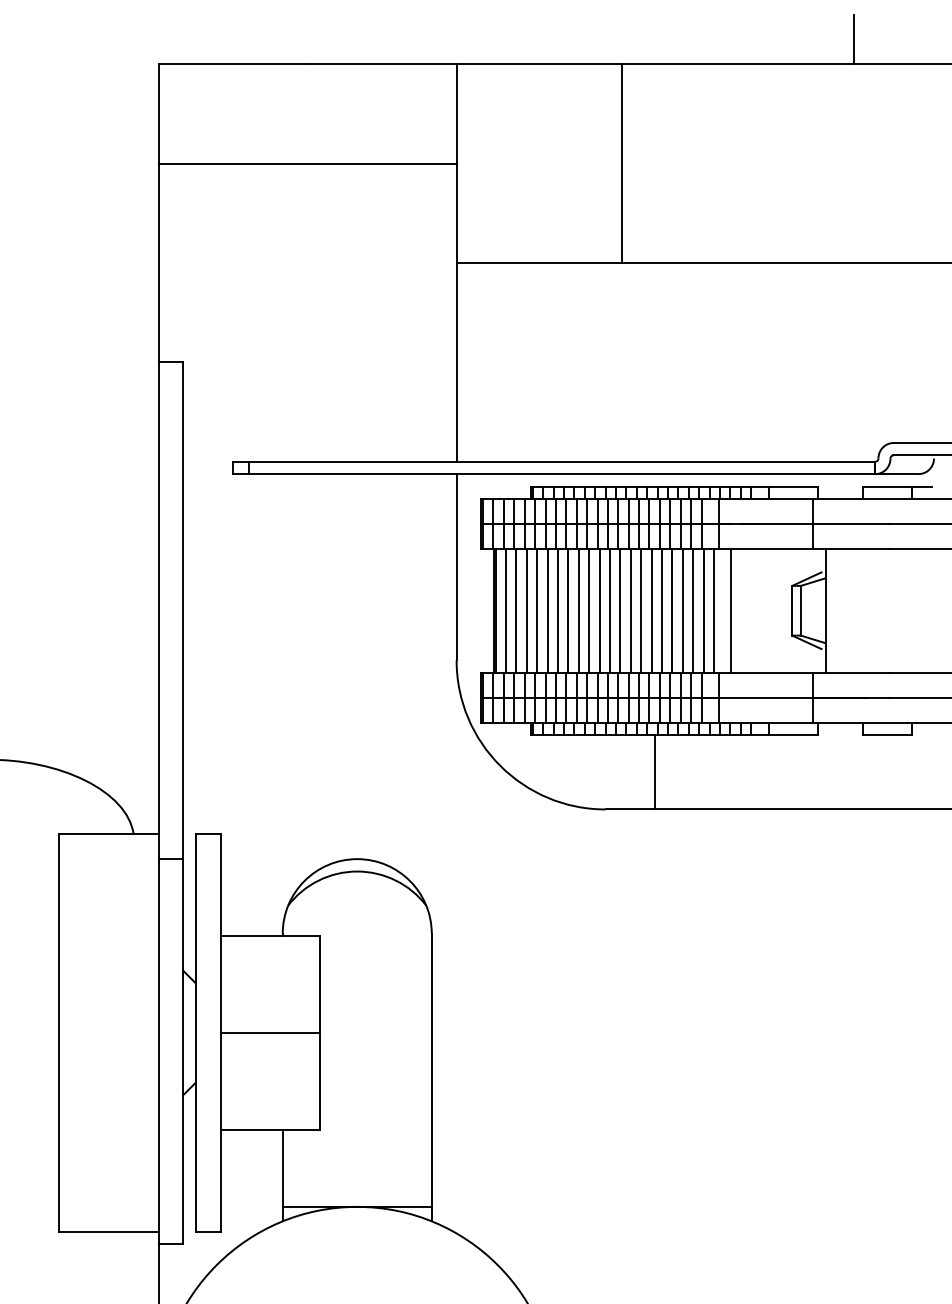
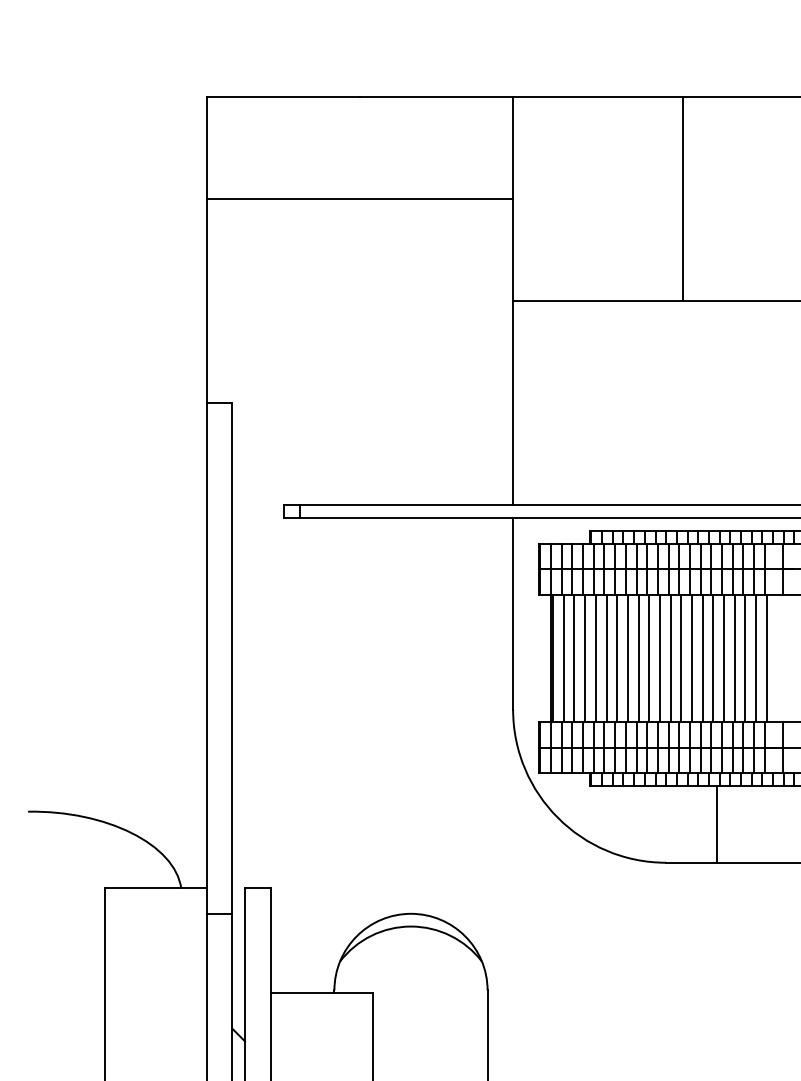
line: (713, 610) -> (777, 658), removed
line: (731, 610) -> (795, 658), removed

